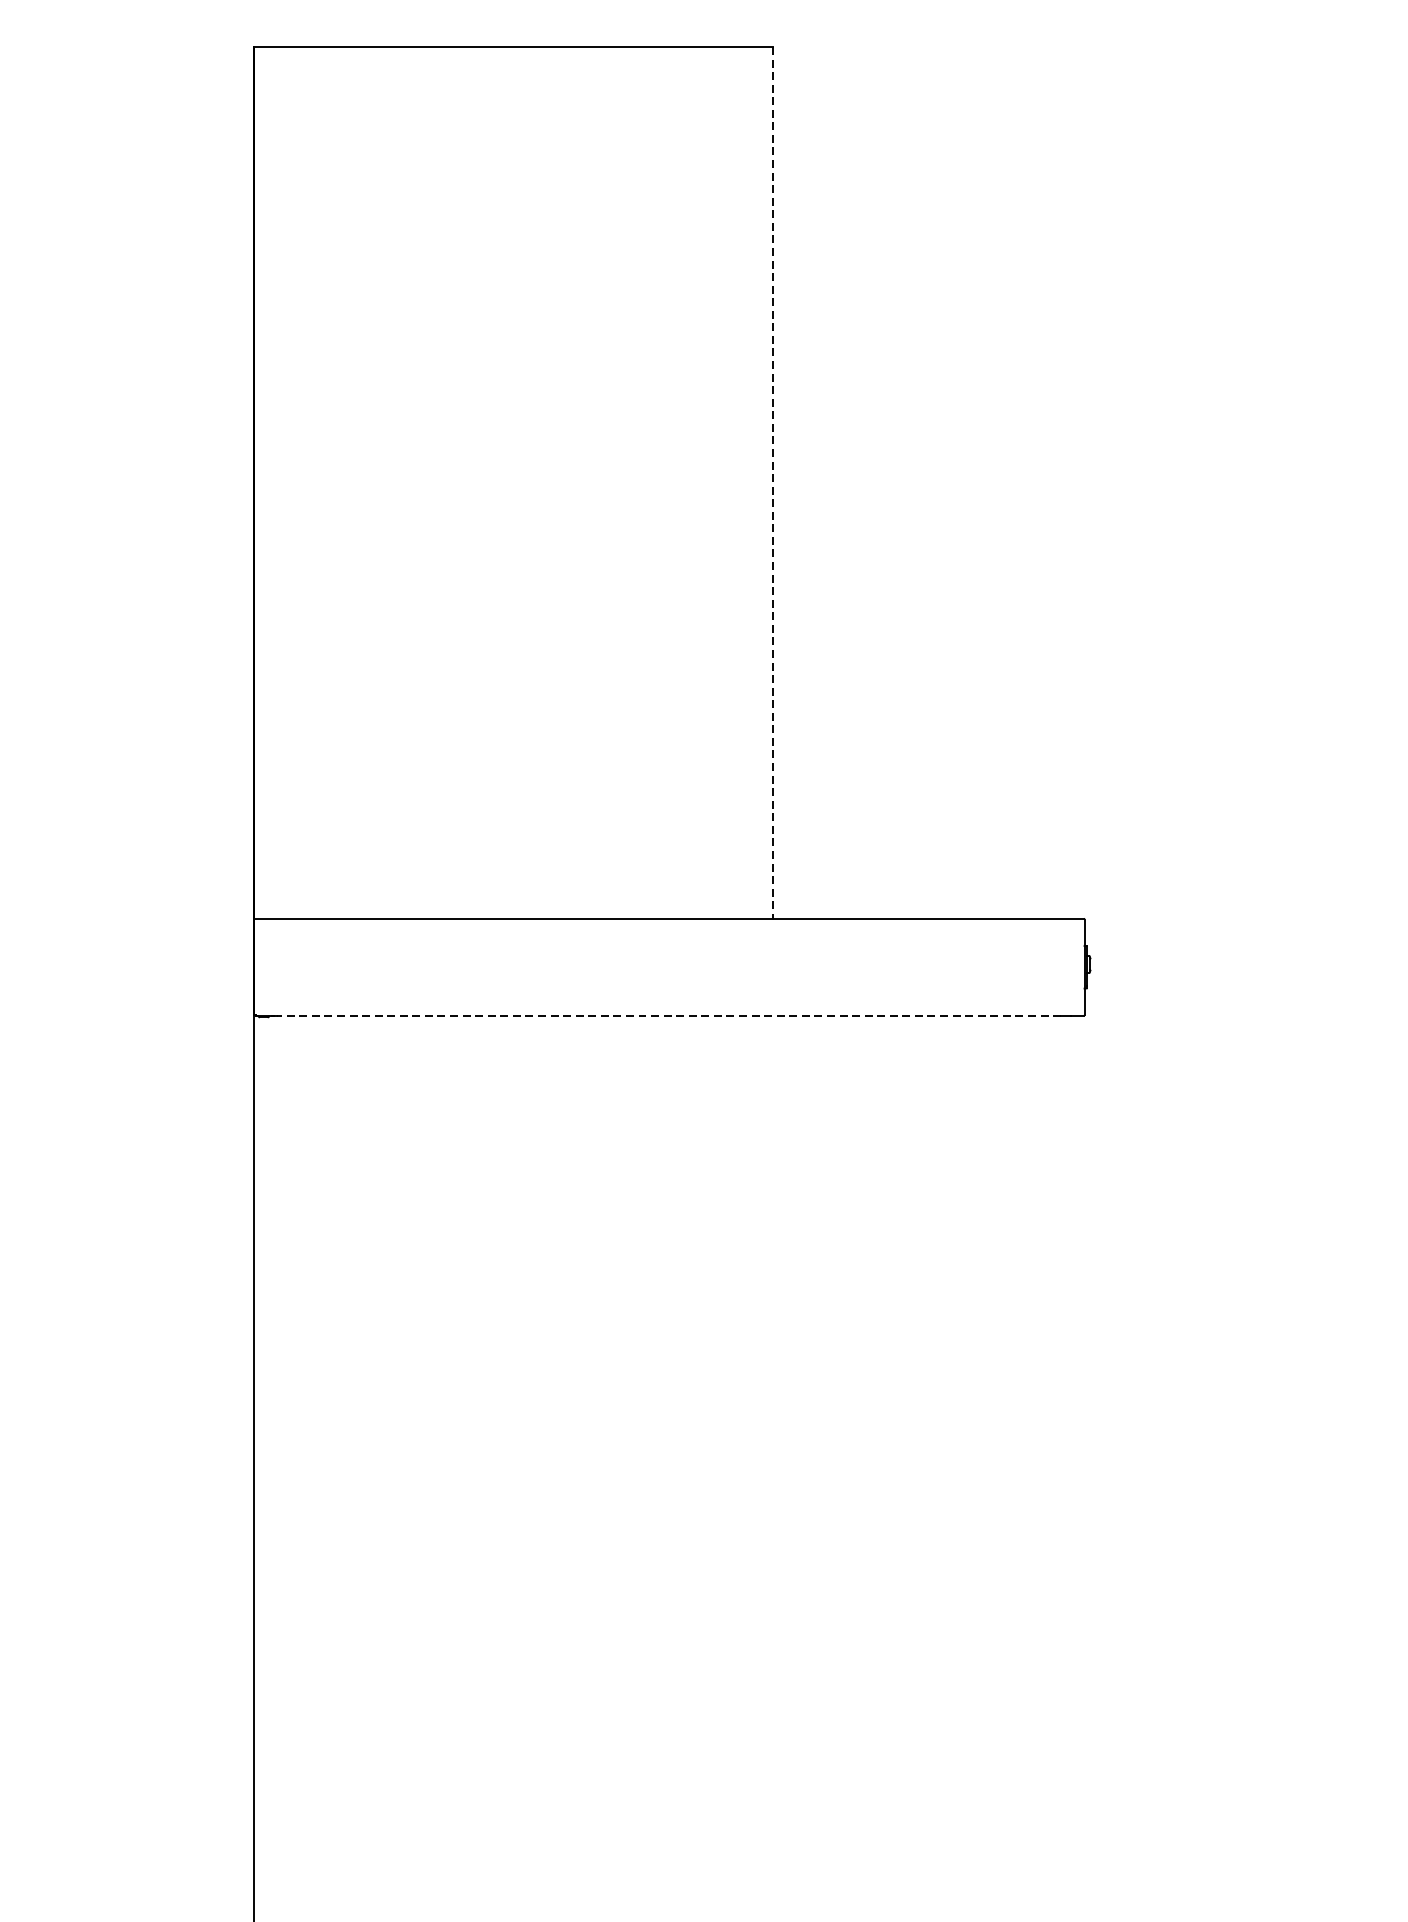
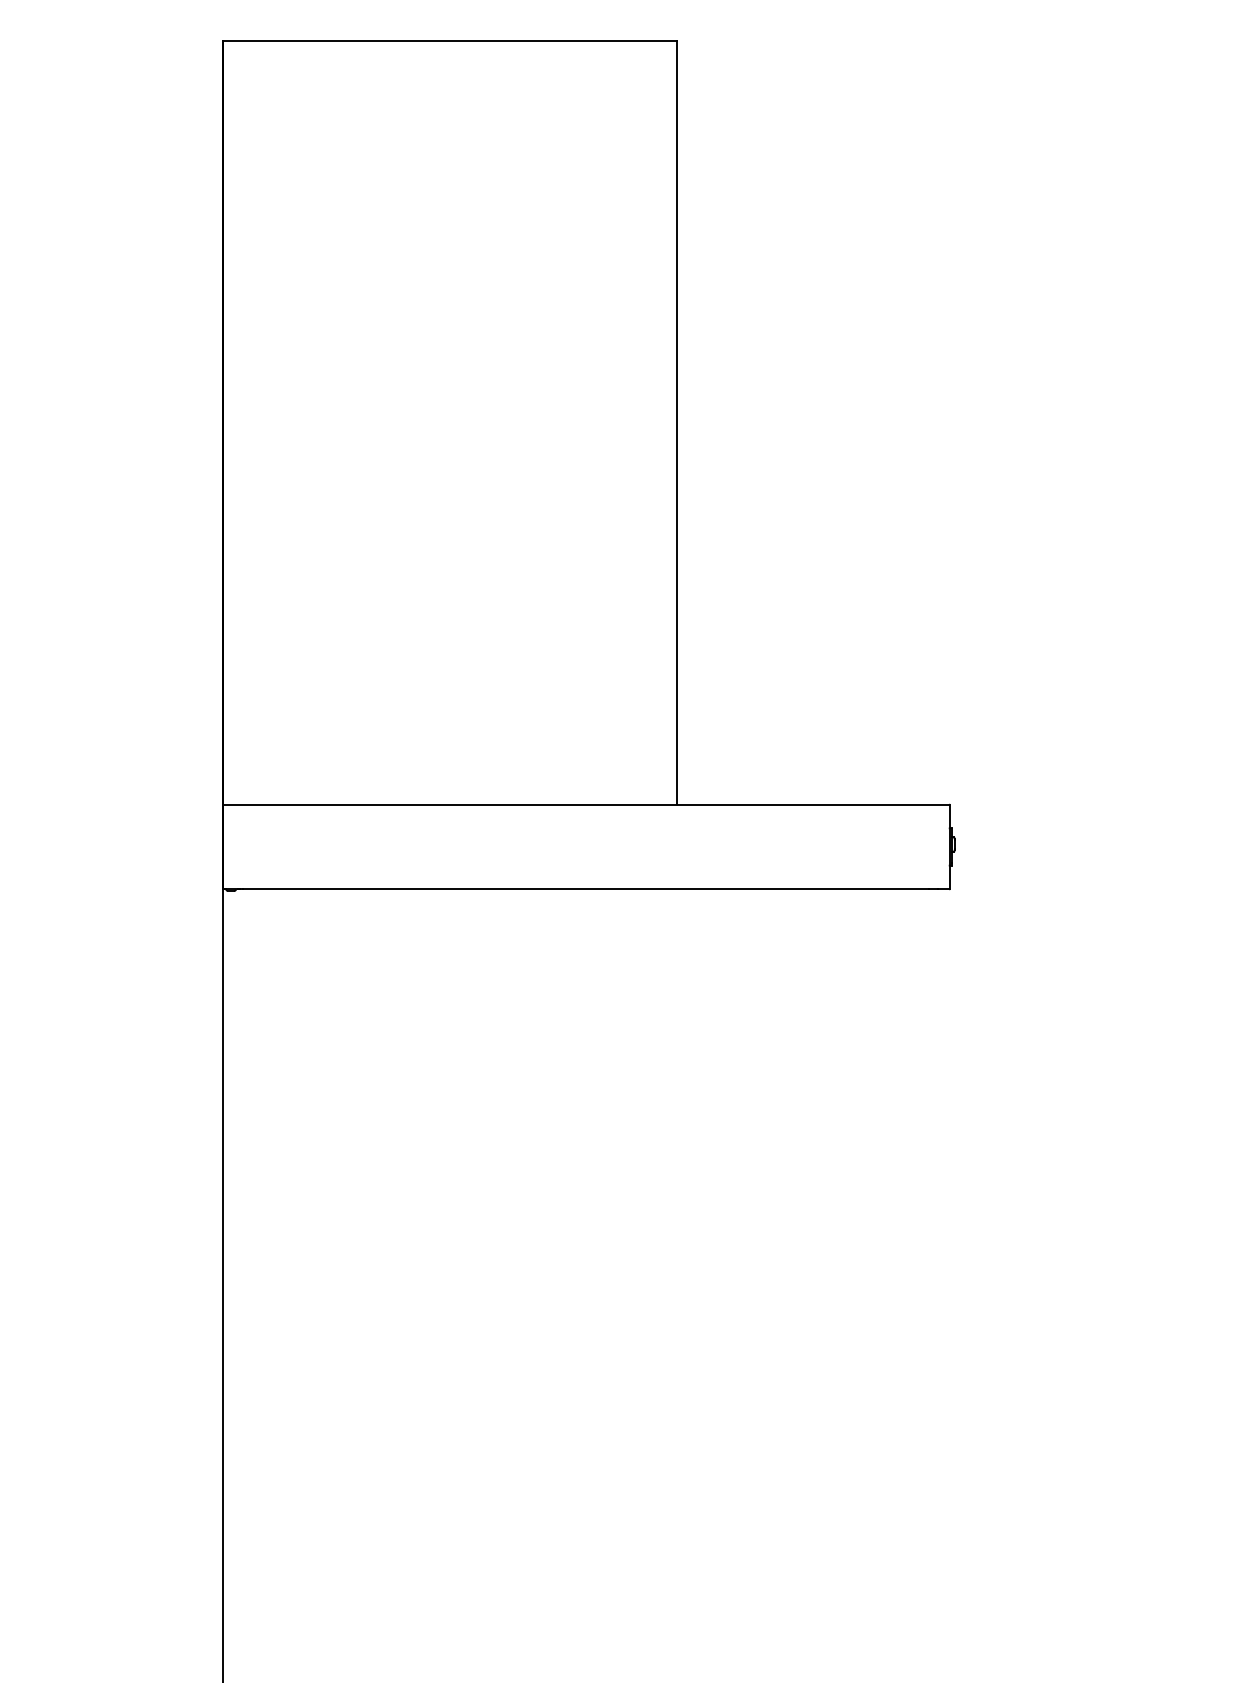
line: (773, 483) -> (677, 423), dashed -> solid
line: (668, 1015) -> (585, 889), dashed -> solid

